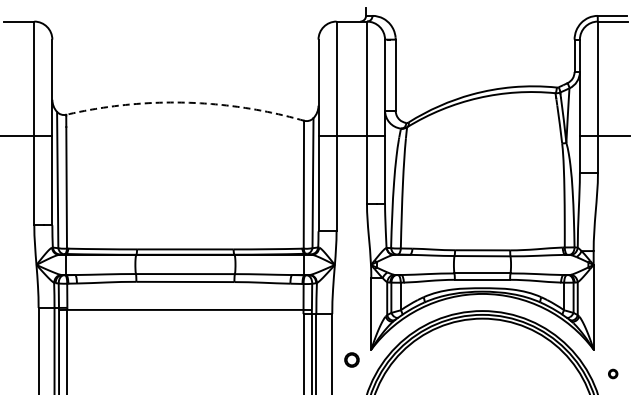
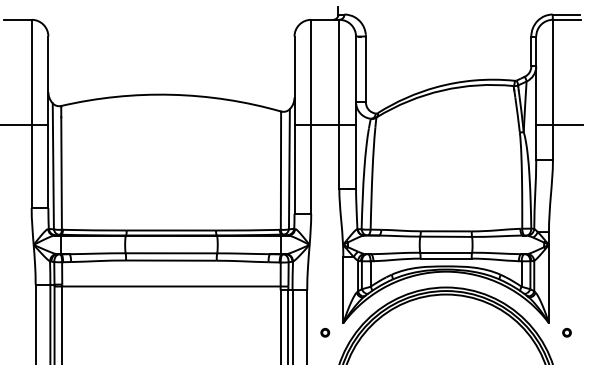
arc: (185, 102) -> (171, 94), dashed -> solid
part: (351, 359) -> (325, 332), size x0.62
part: (613, 373) -> (567, 332), moved

